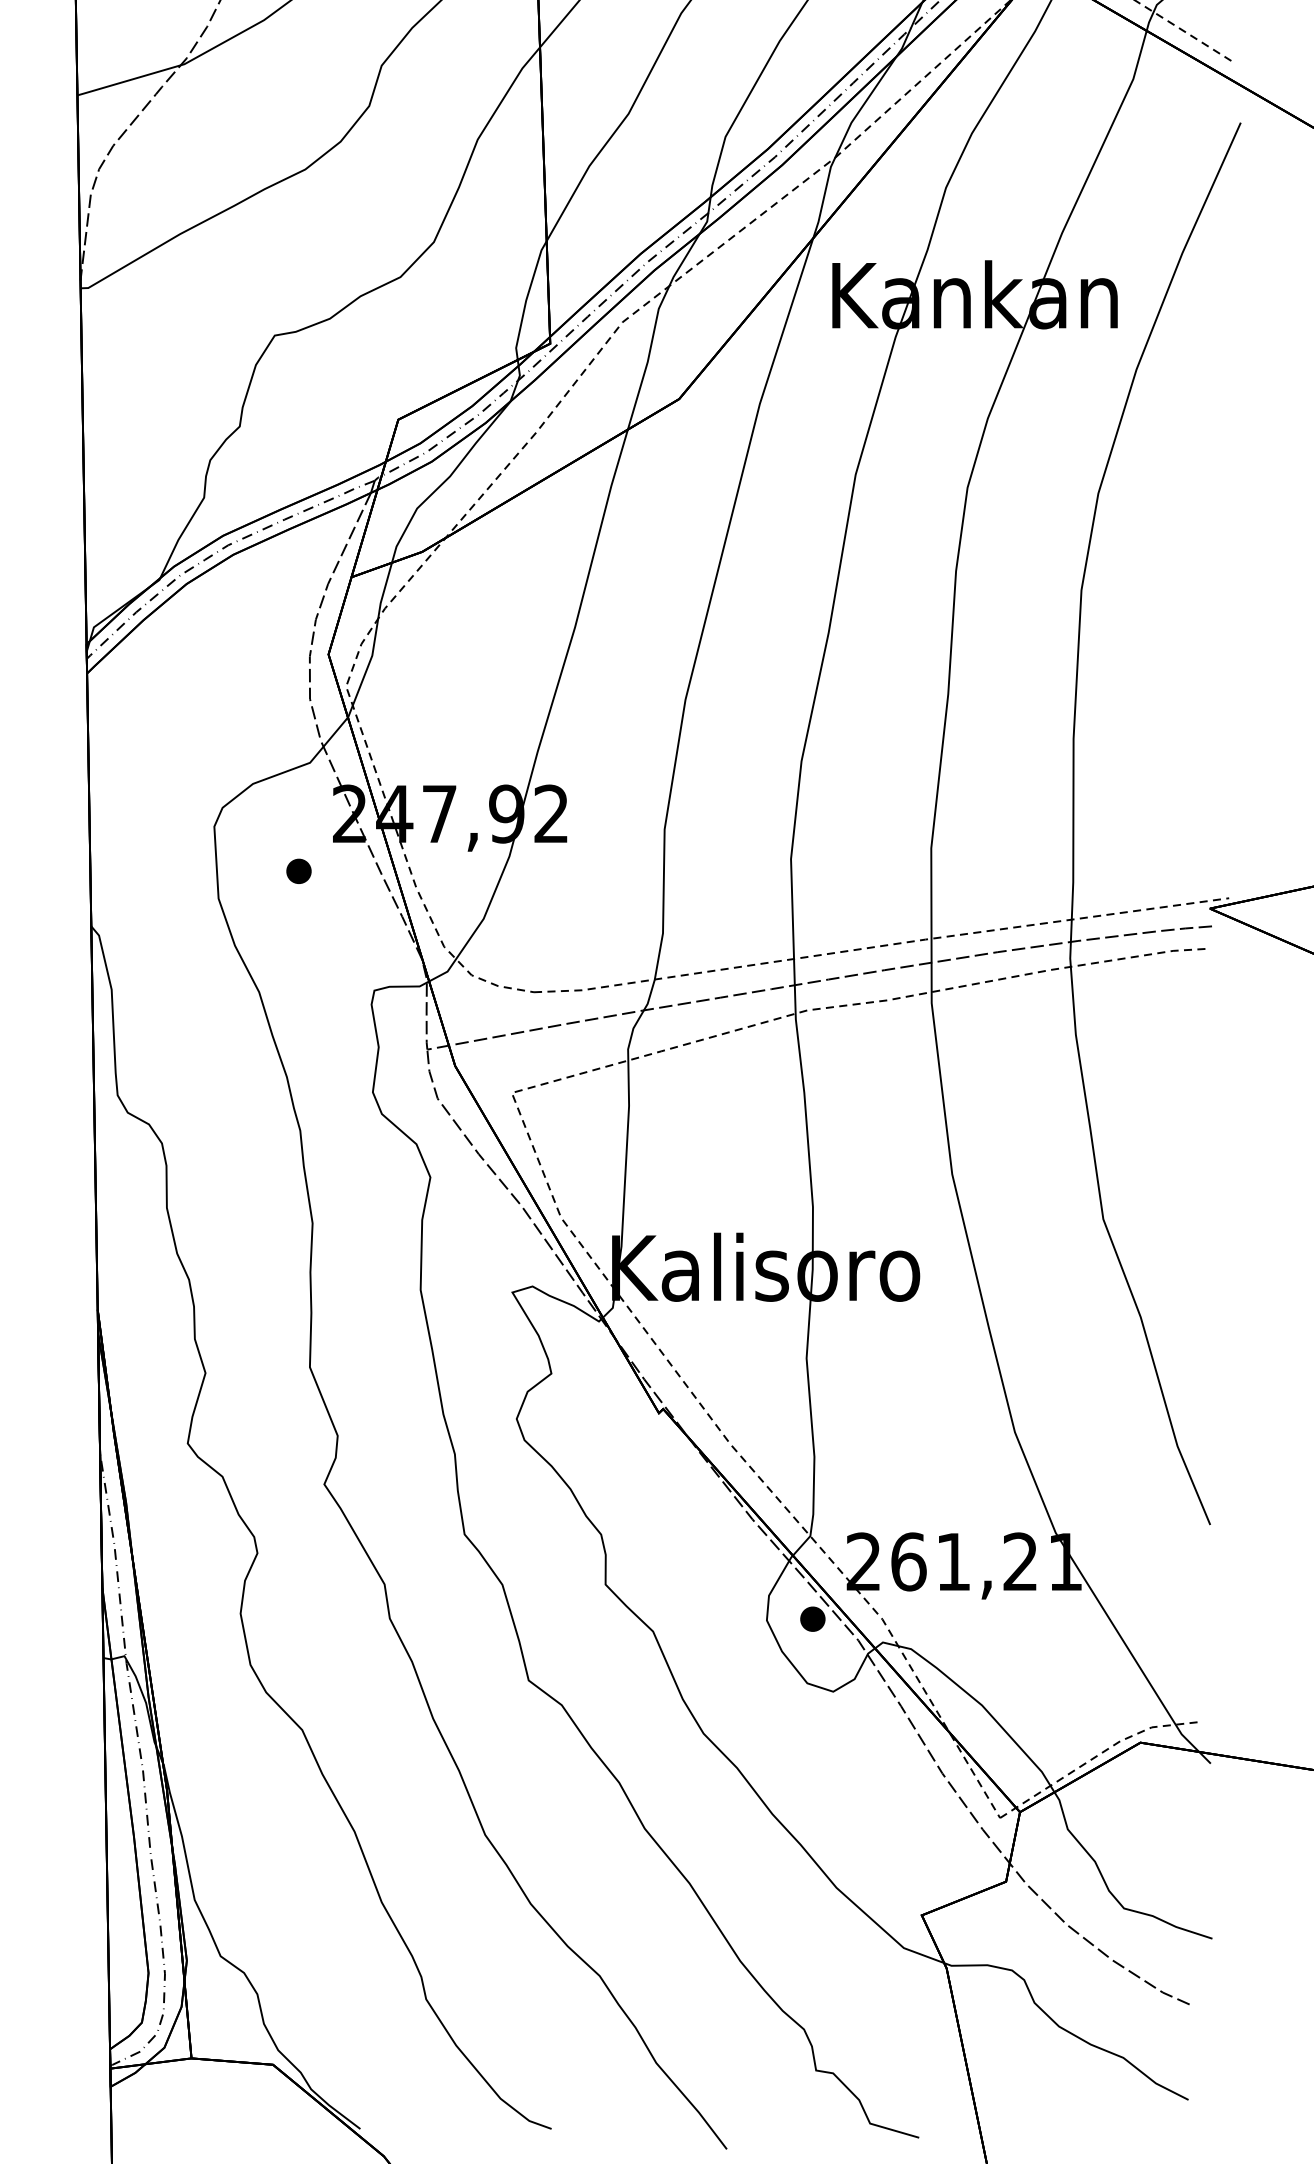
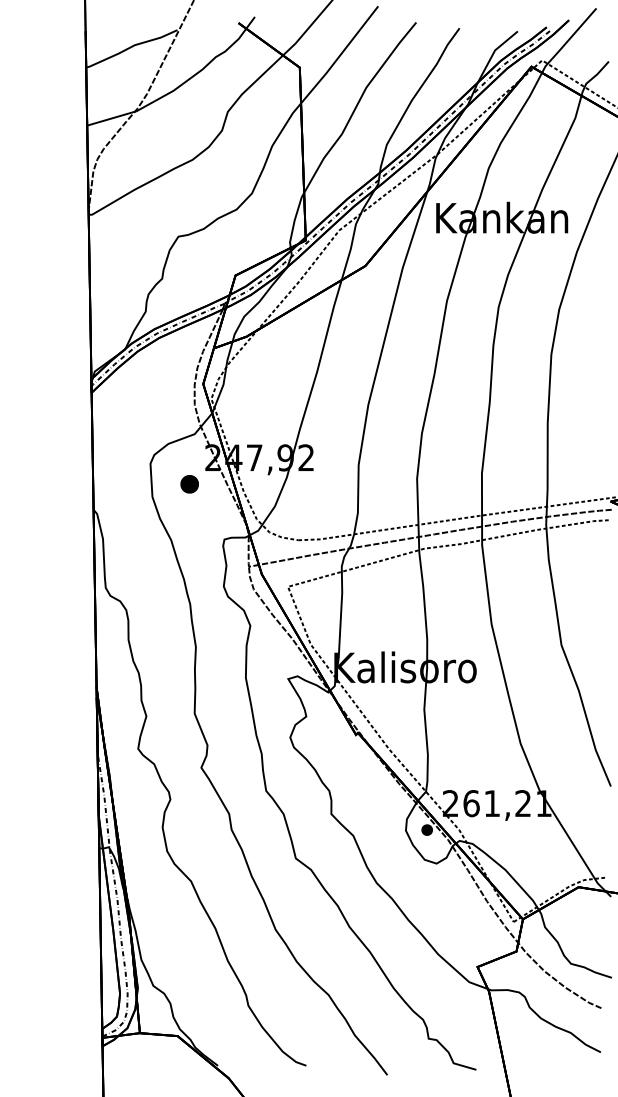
part: (298, 871) -> (189, 484), size x1.6

